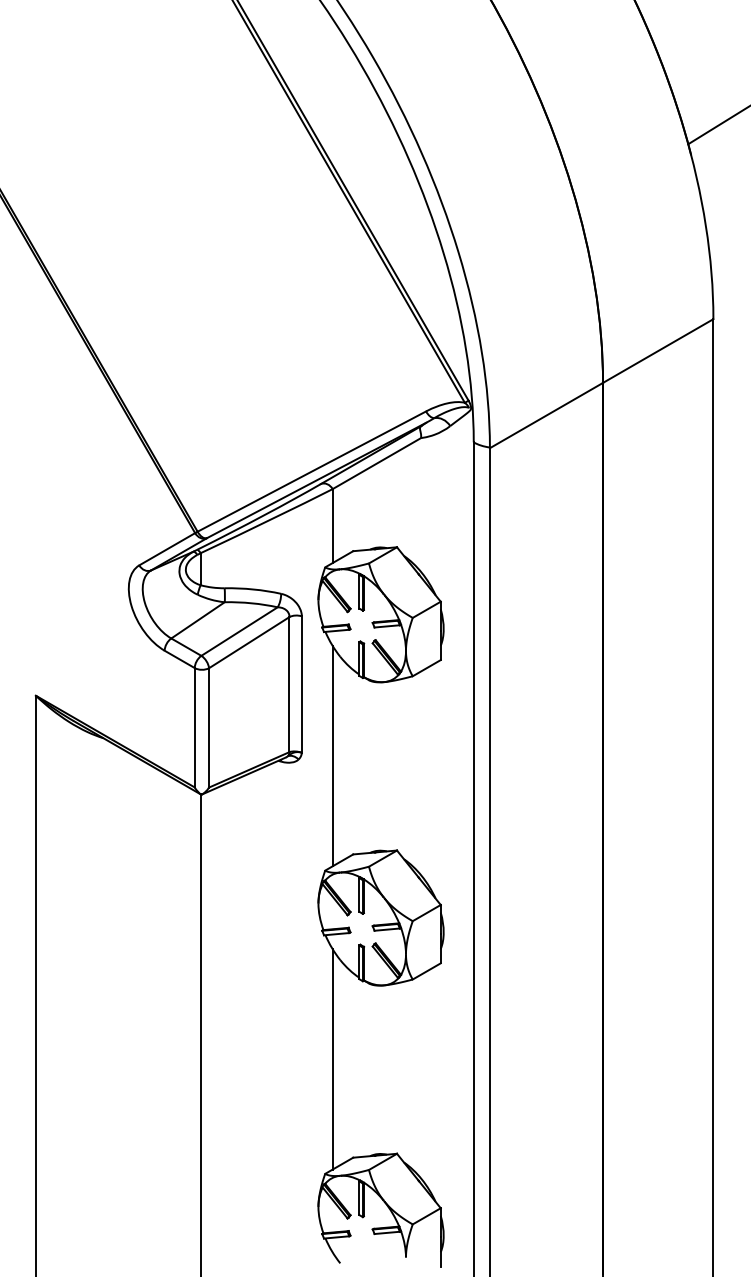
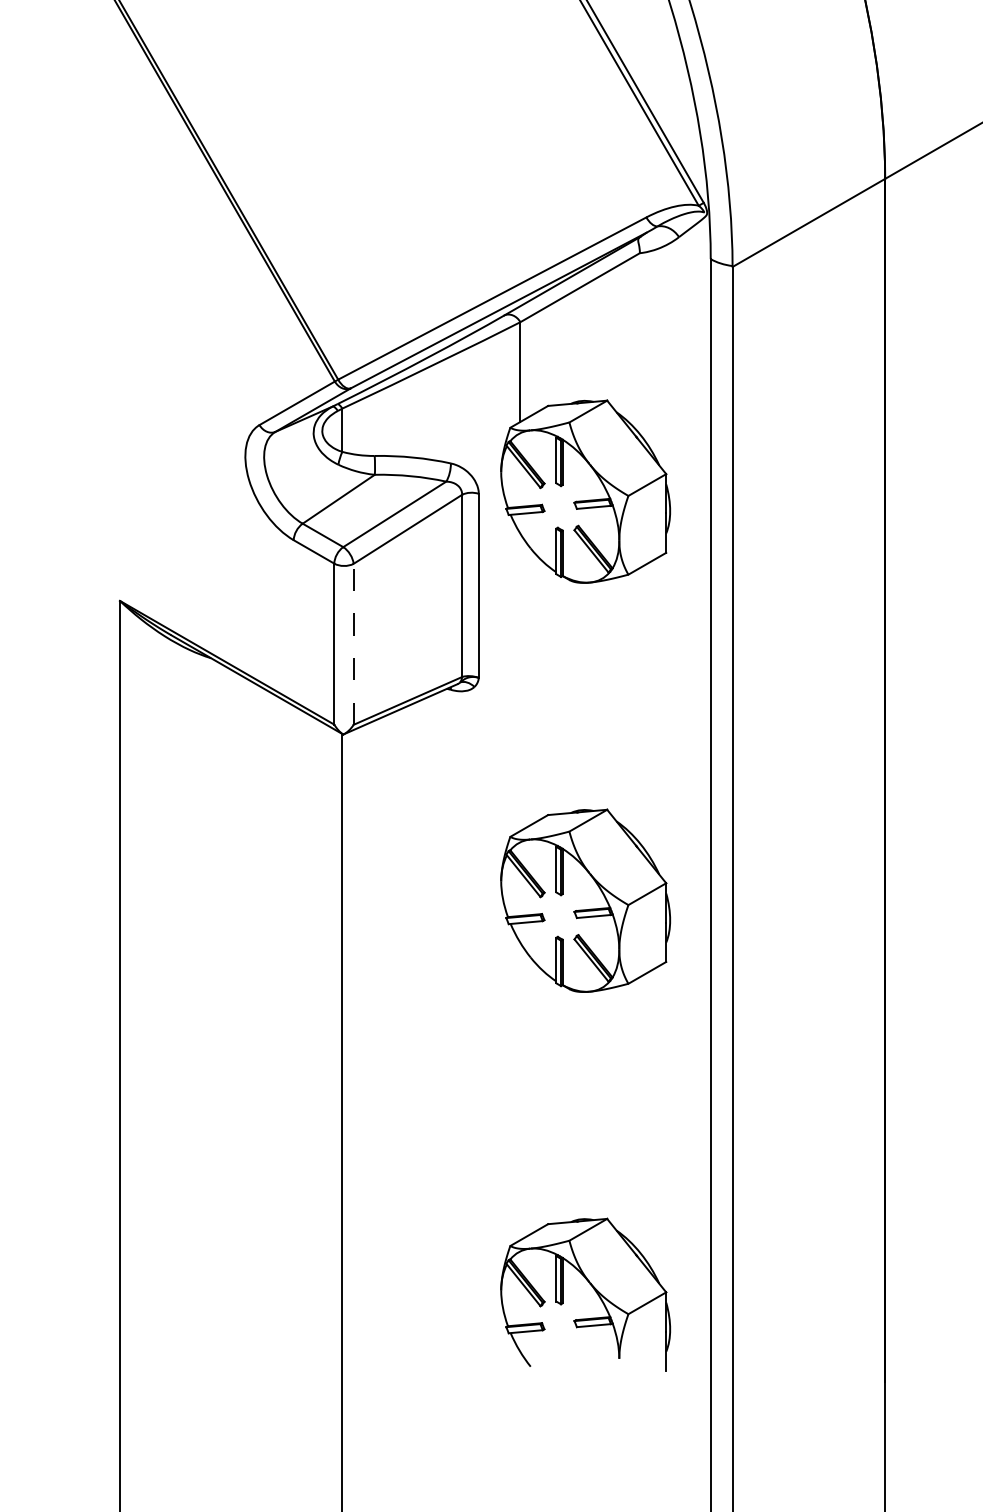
line: (209, 727) -> (354, 643), solid -> dashed
line: (332, 756) -> (520, 682), removed
line: (332, 1059) -> (520, 1091), removed

